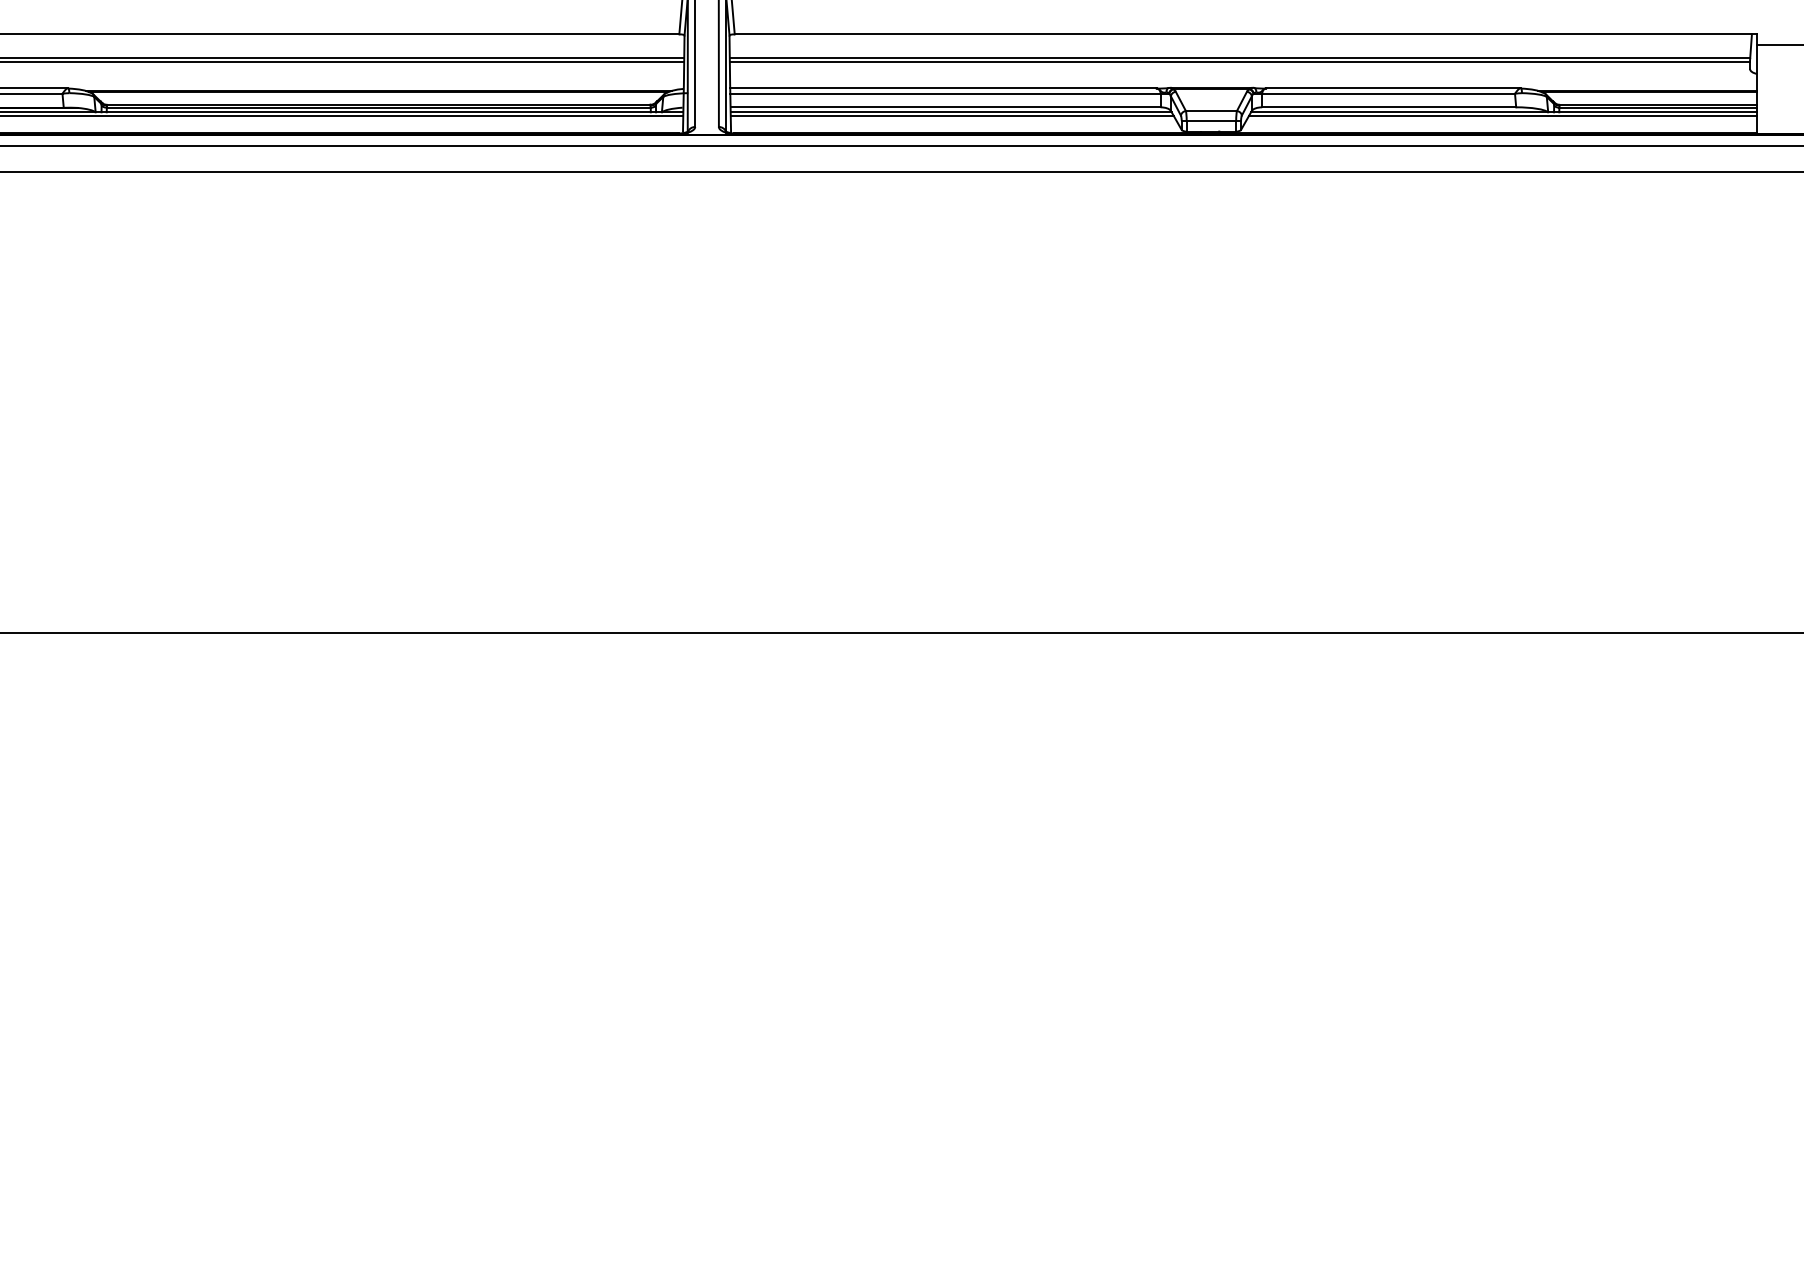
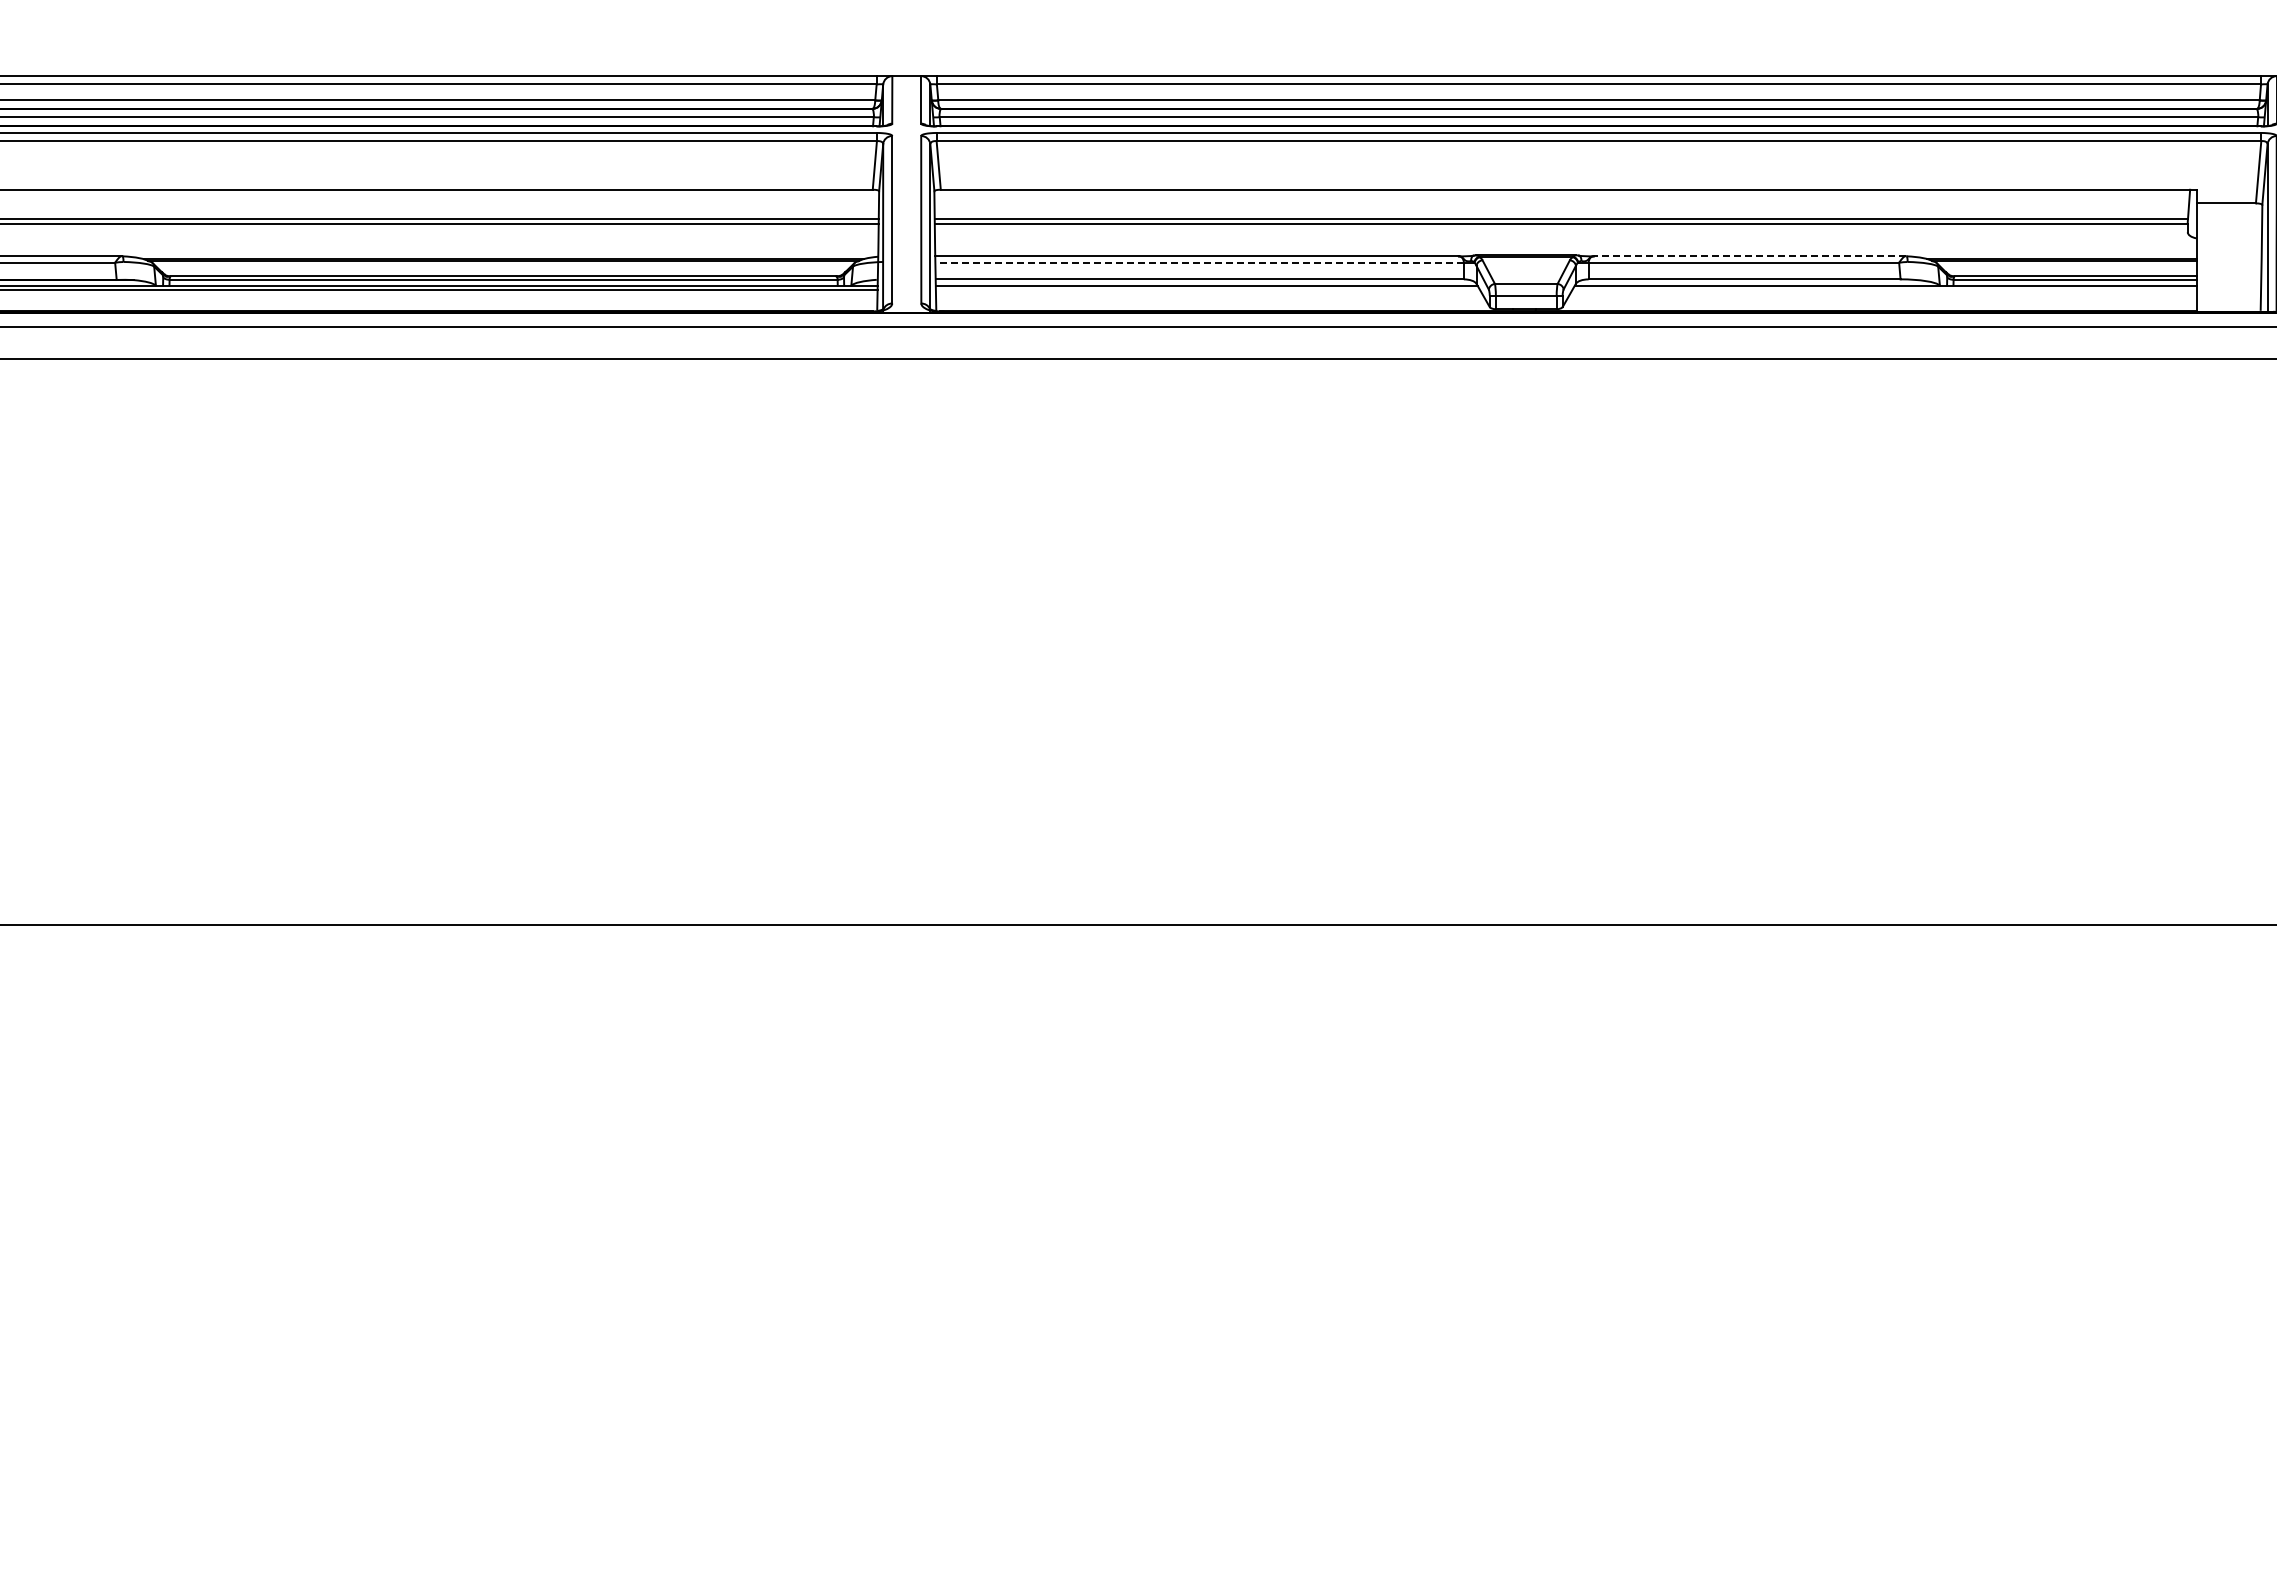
line: (1393, 88) -> (1749, 256), solid -> dashed
line: (945, 93) -> (1199, 262), solid -> dashed
line: (951, 116) -> (1207, 290), removed
line: (1503, 116) -> (1884, 290), removed

